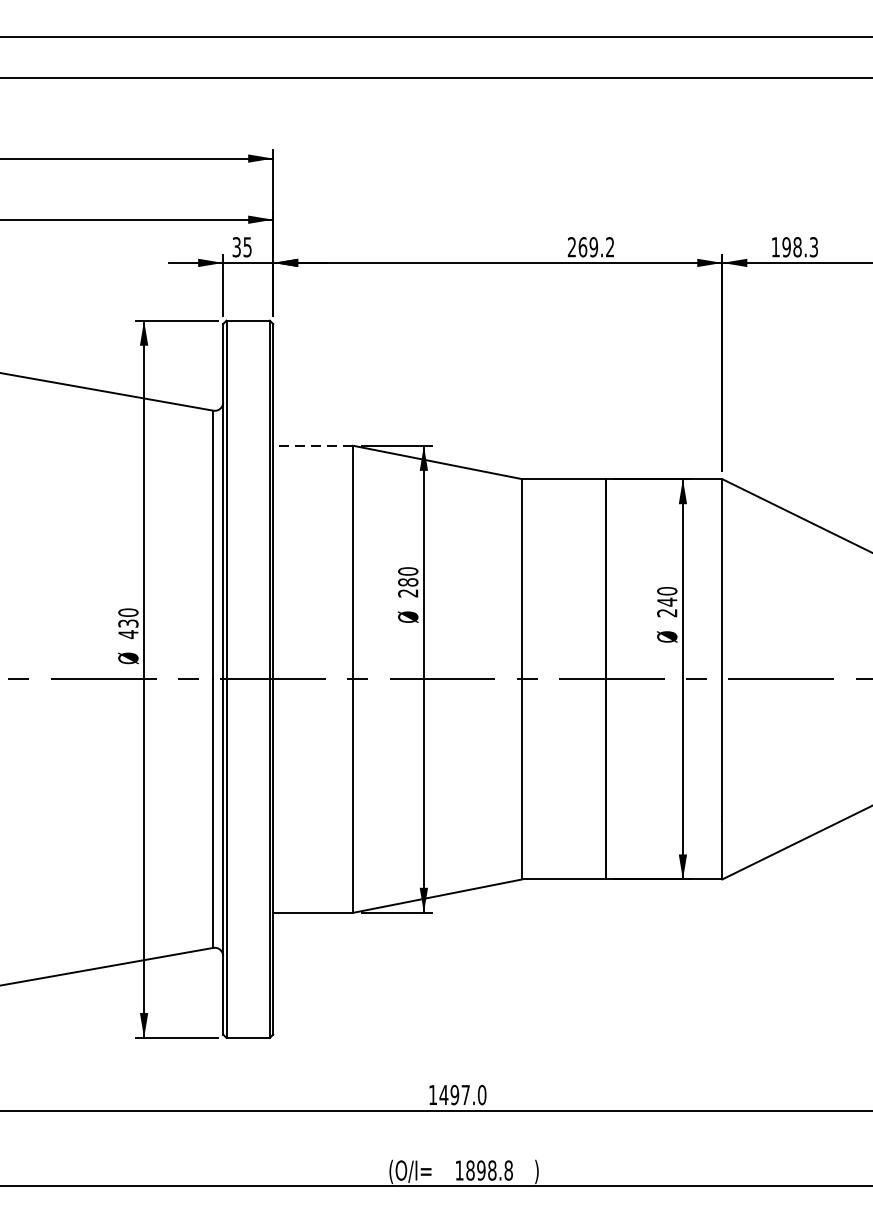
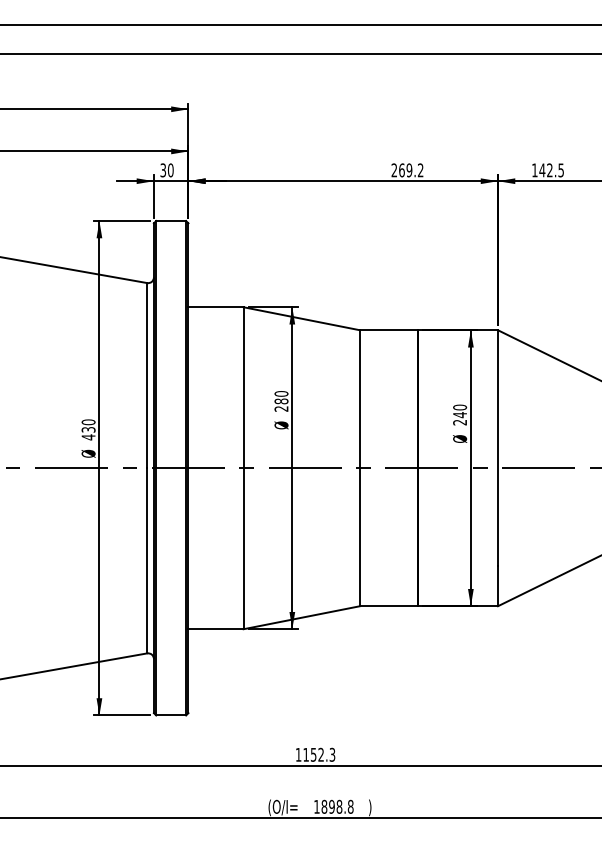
text: (247, 247) -> (170, 170), 35 -> 30
text: (799, 247) -> (551, 170), 198.3 -> 142.5
line: (313, 446) -> (216, 307), dashed -> solid
text: (463, 1094) -> (319, 754), 1497.0 -> 1152.3

